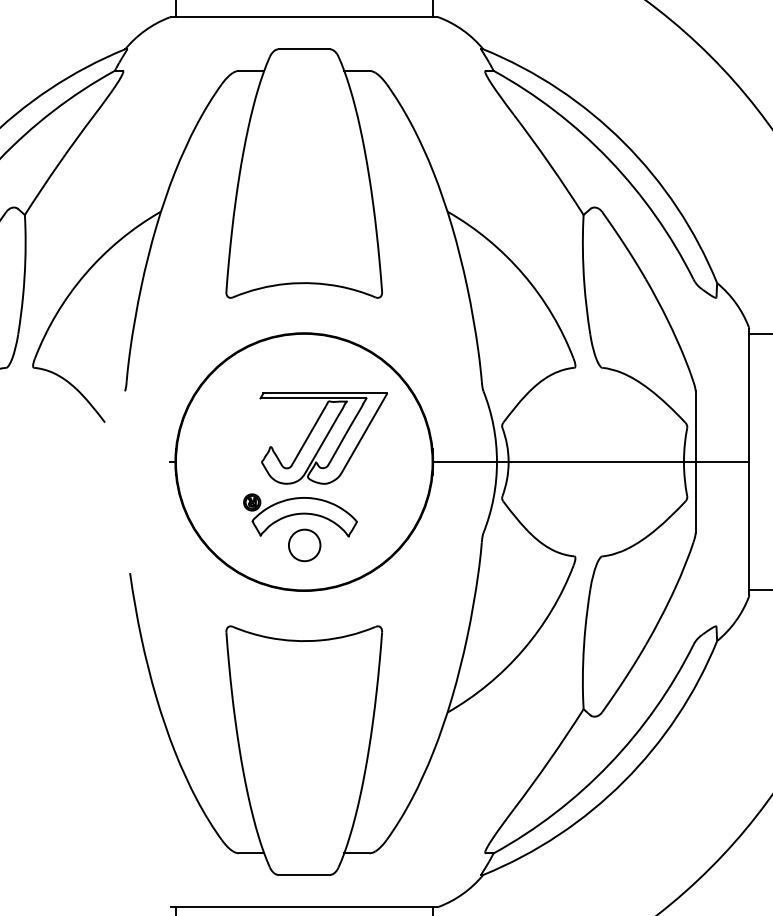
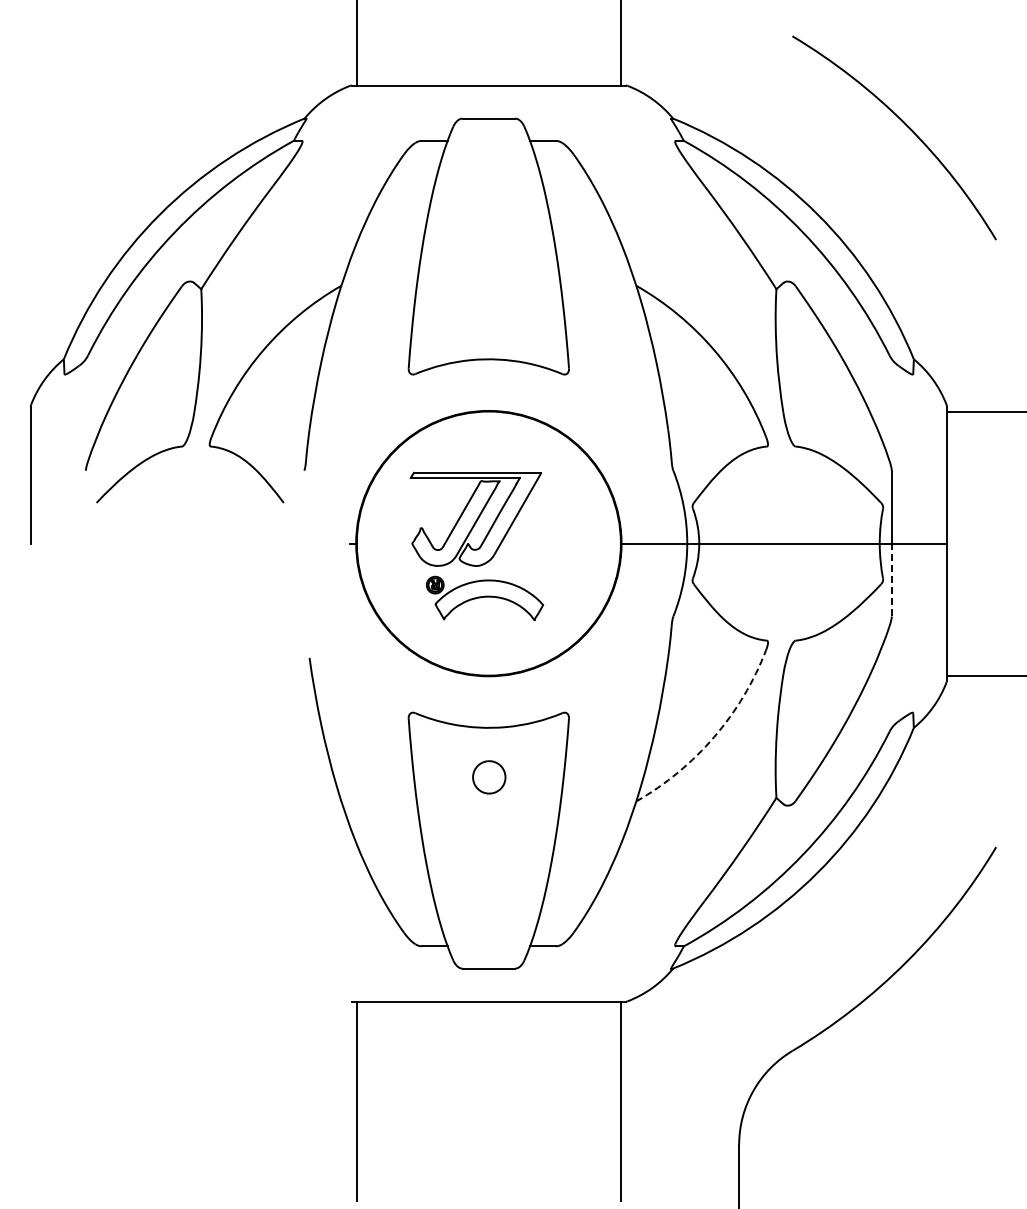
part: (323, 437) -> (475, 518), moved
line: (695, 496) -> (891, 579), solid -> dashed
part: (304, 545) -> (489, 777), moved
arc: (523, 649) -> (714, 736), solid -> dashed

